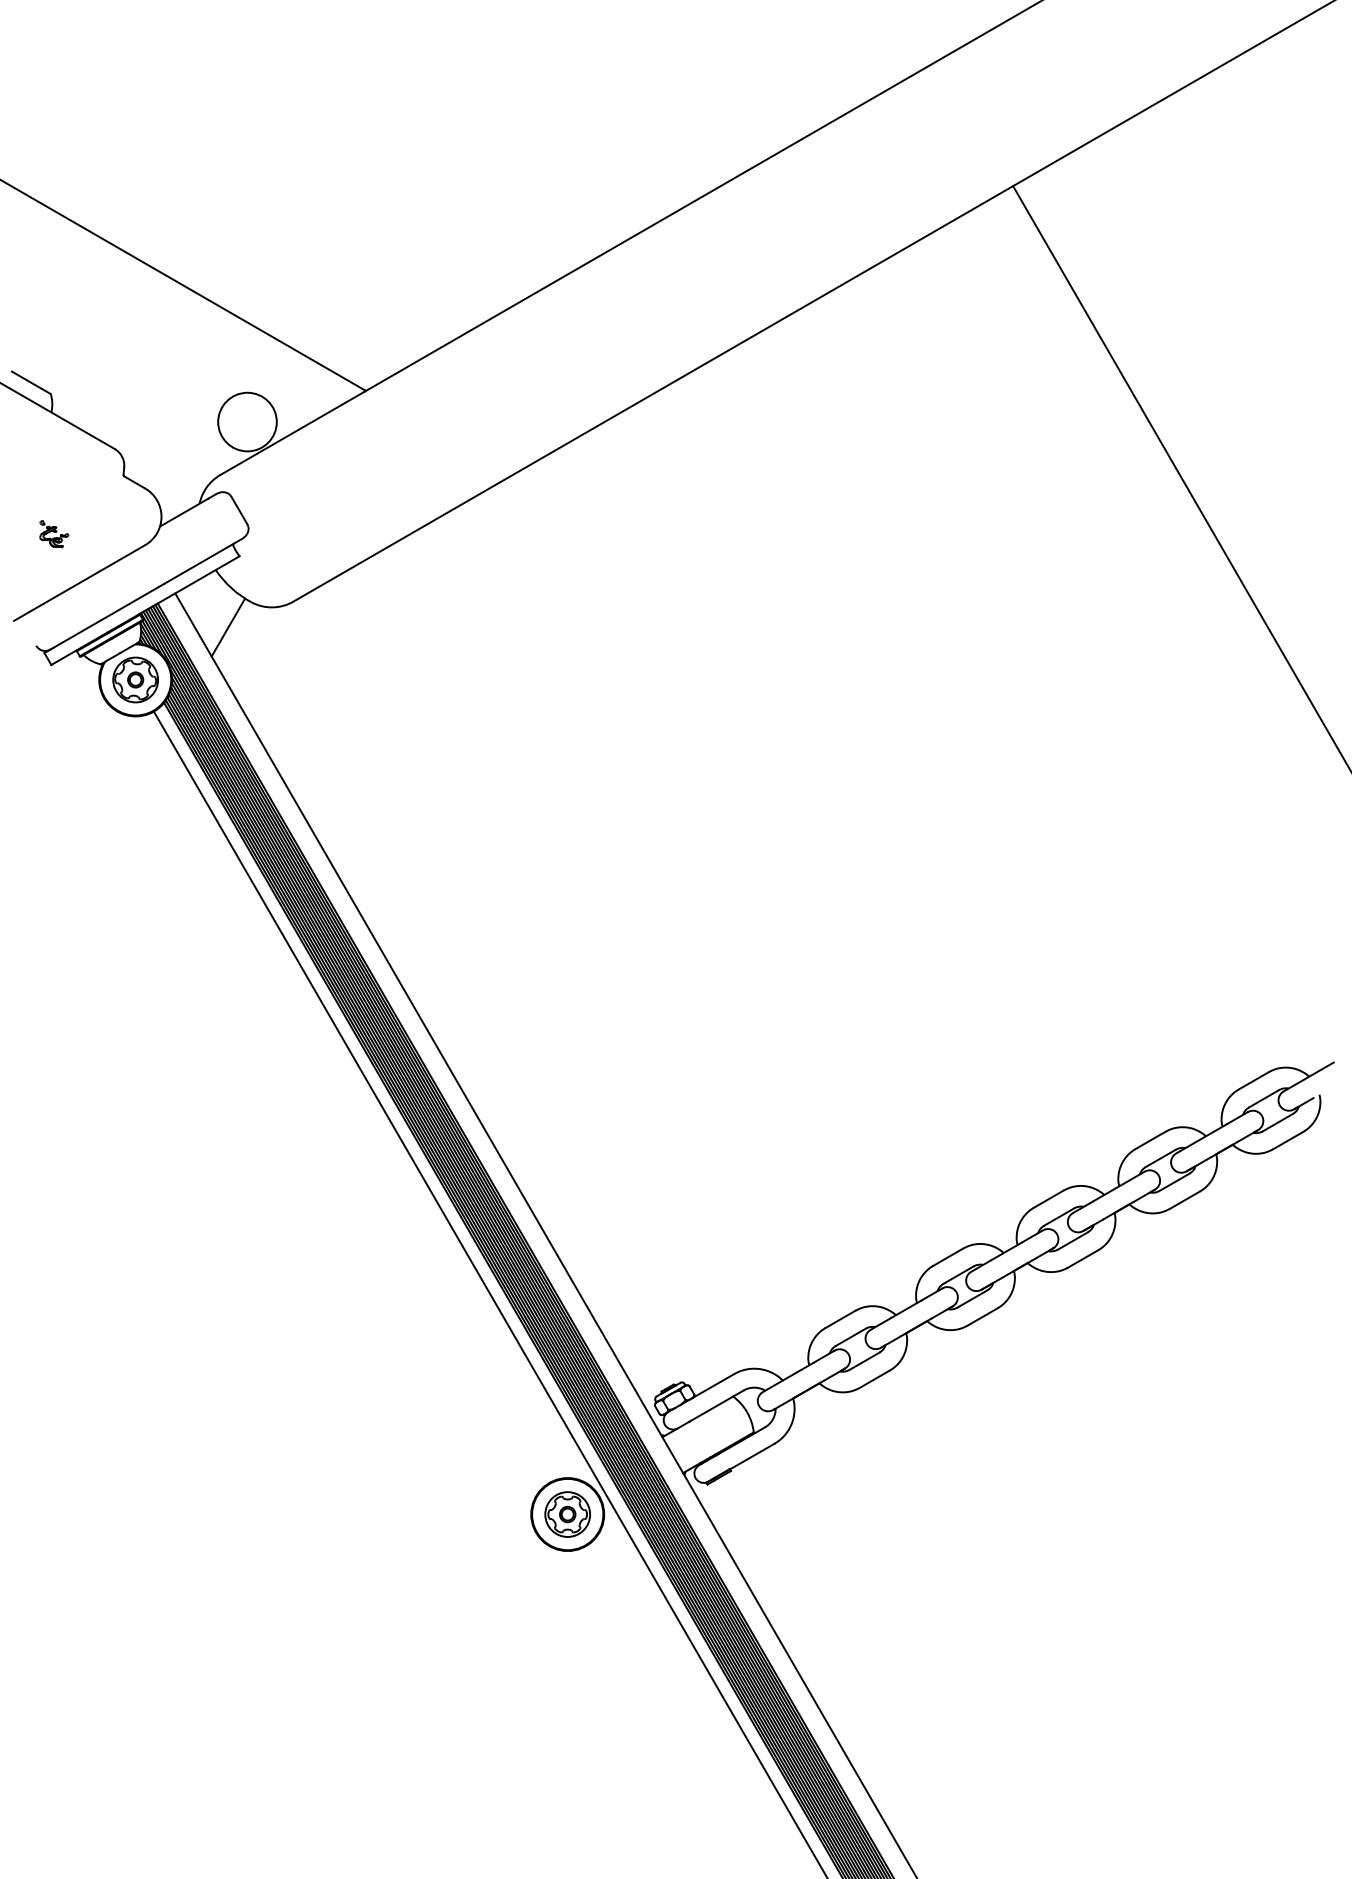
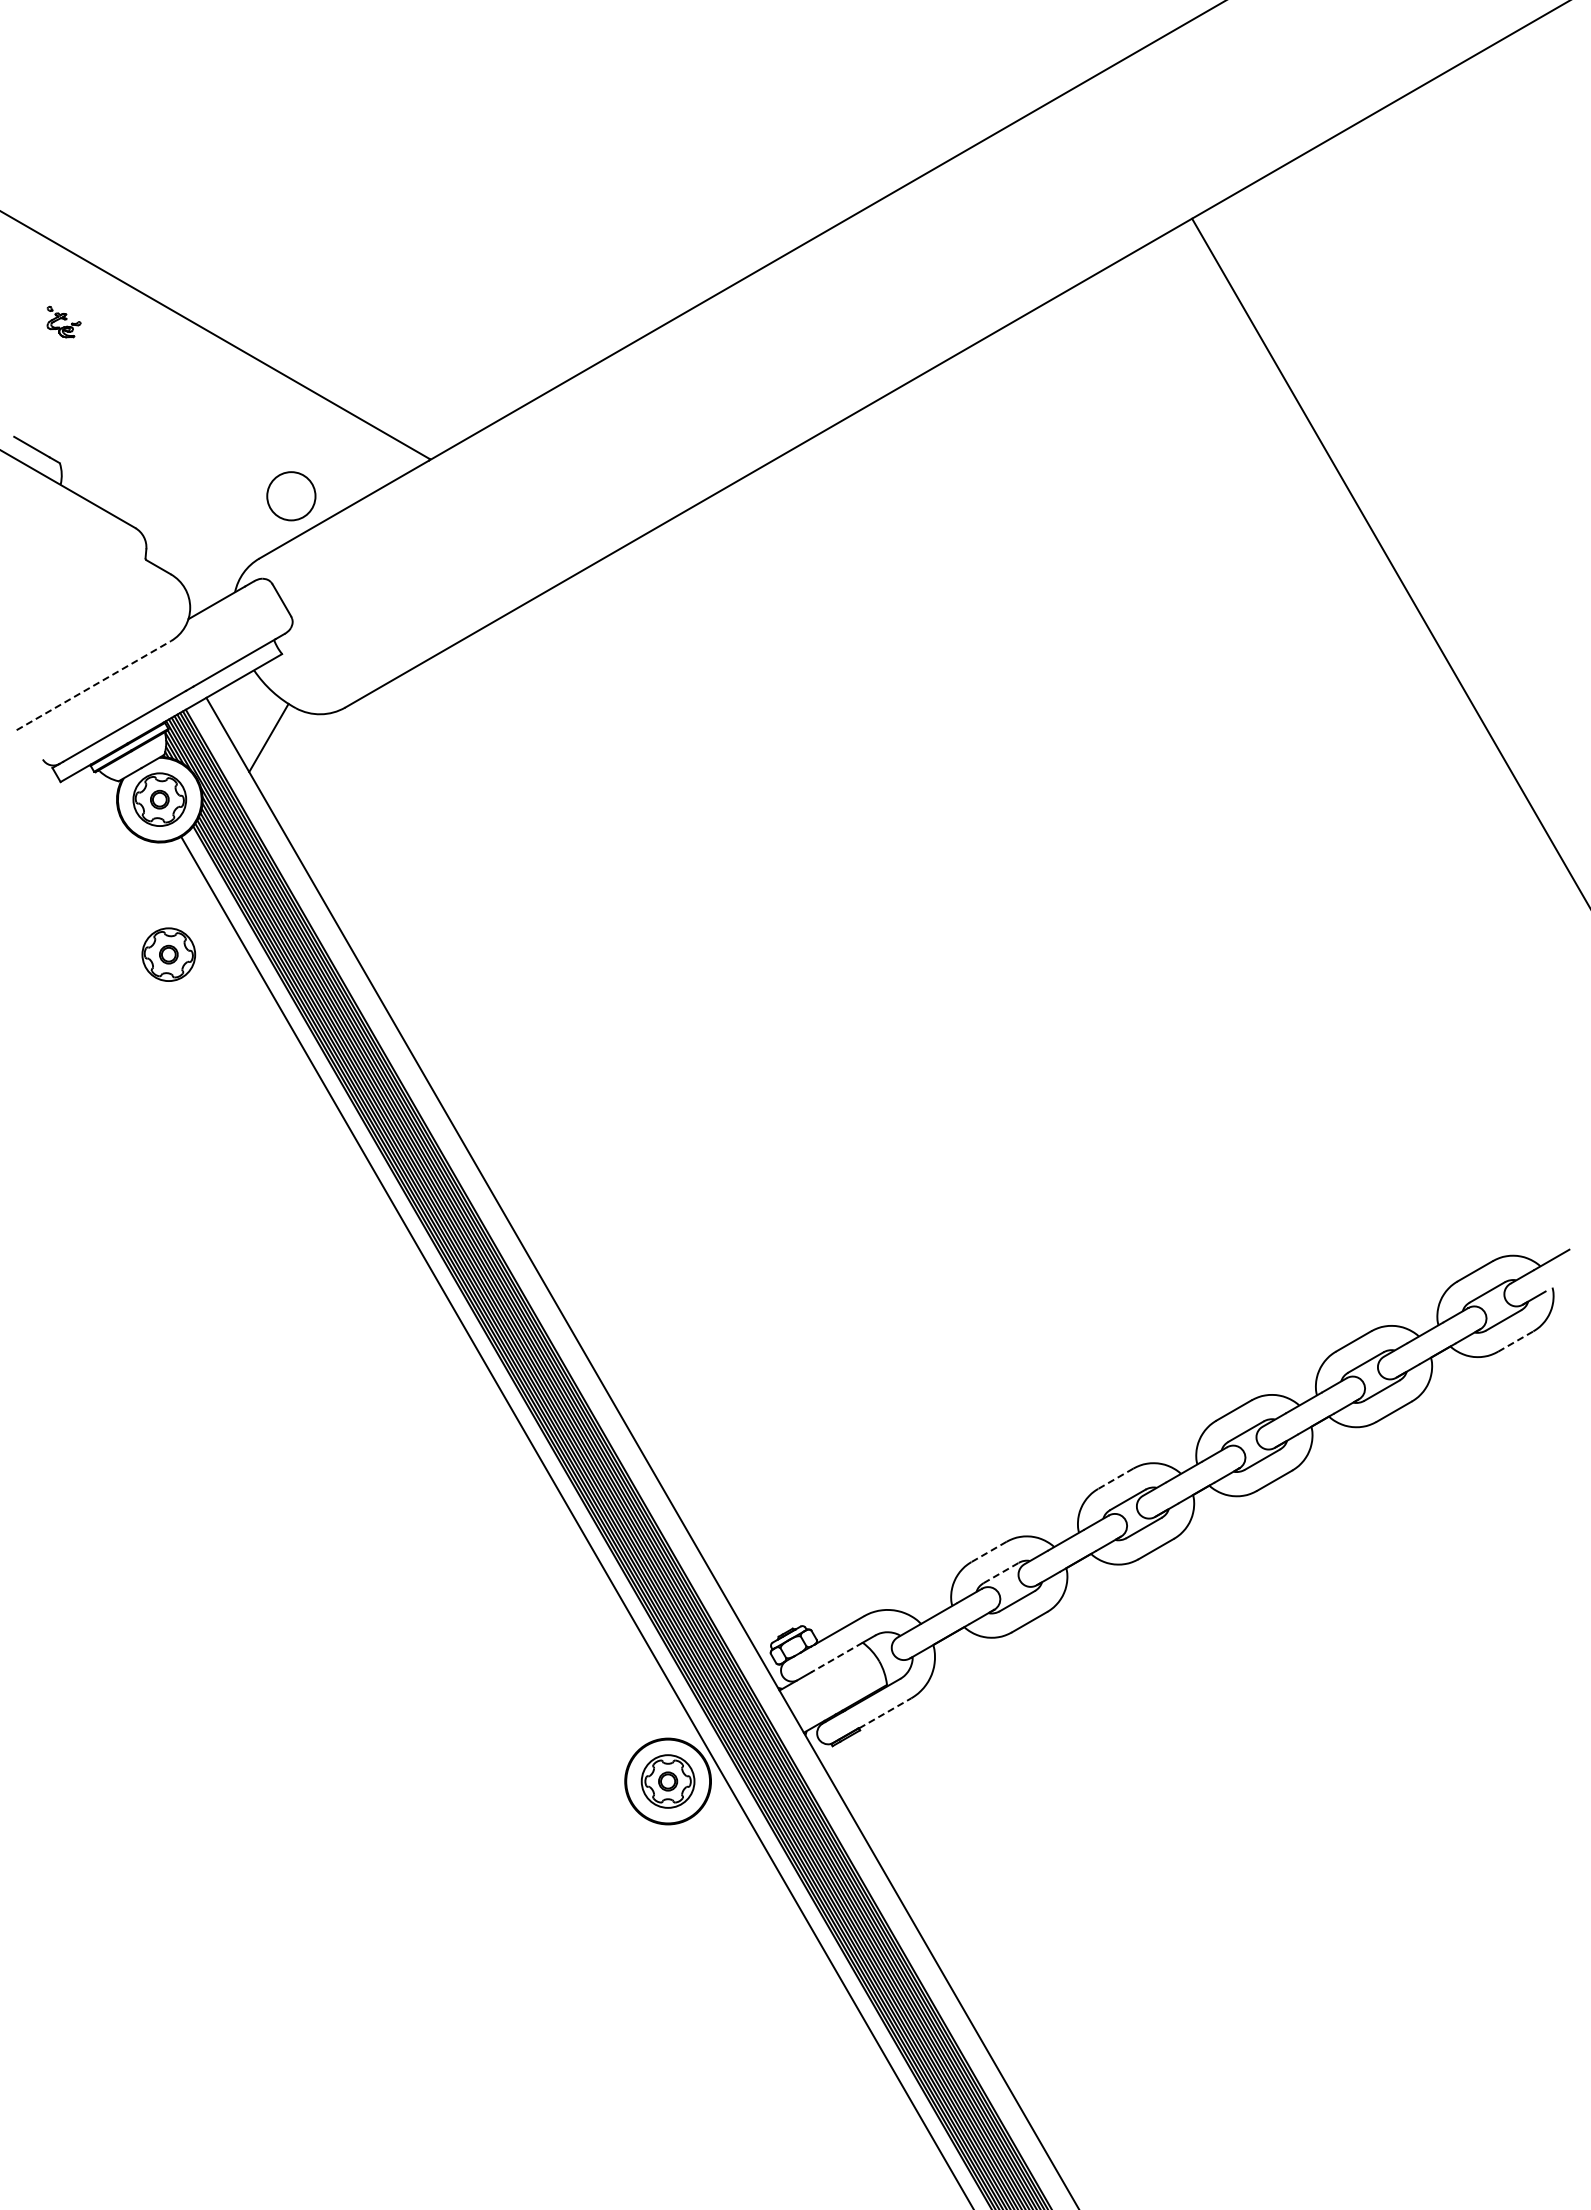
circle: (246, 421) -> (290, 495), size x0.7
part: (53, 533) -> (63, 321), moved
line: (80, 582) -> (94, 685), solid -> dashed
part: (143, 811) -> (168, 954), added
line: (1288, 1140) -> (1516, 1341), solid -> dashed
line: (948, 1257) -> (1115, 1479), solid -> dashed
line: (840, 1319) -> (988, 1552), solid -> dashed
line: (851, 1336) -> (1001, 1572), solid -> dashed
line: (711, 1409) -> (837, 1657), solid -> dashed
line: (752, 1456) -> (885, 1713), solid -> dashed

